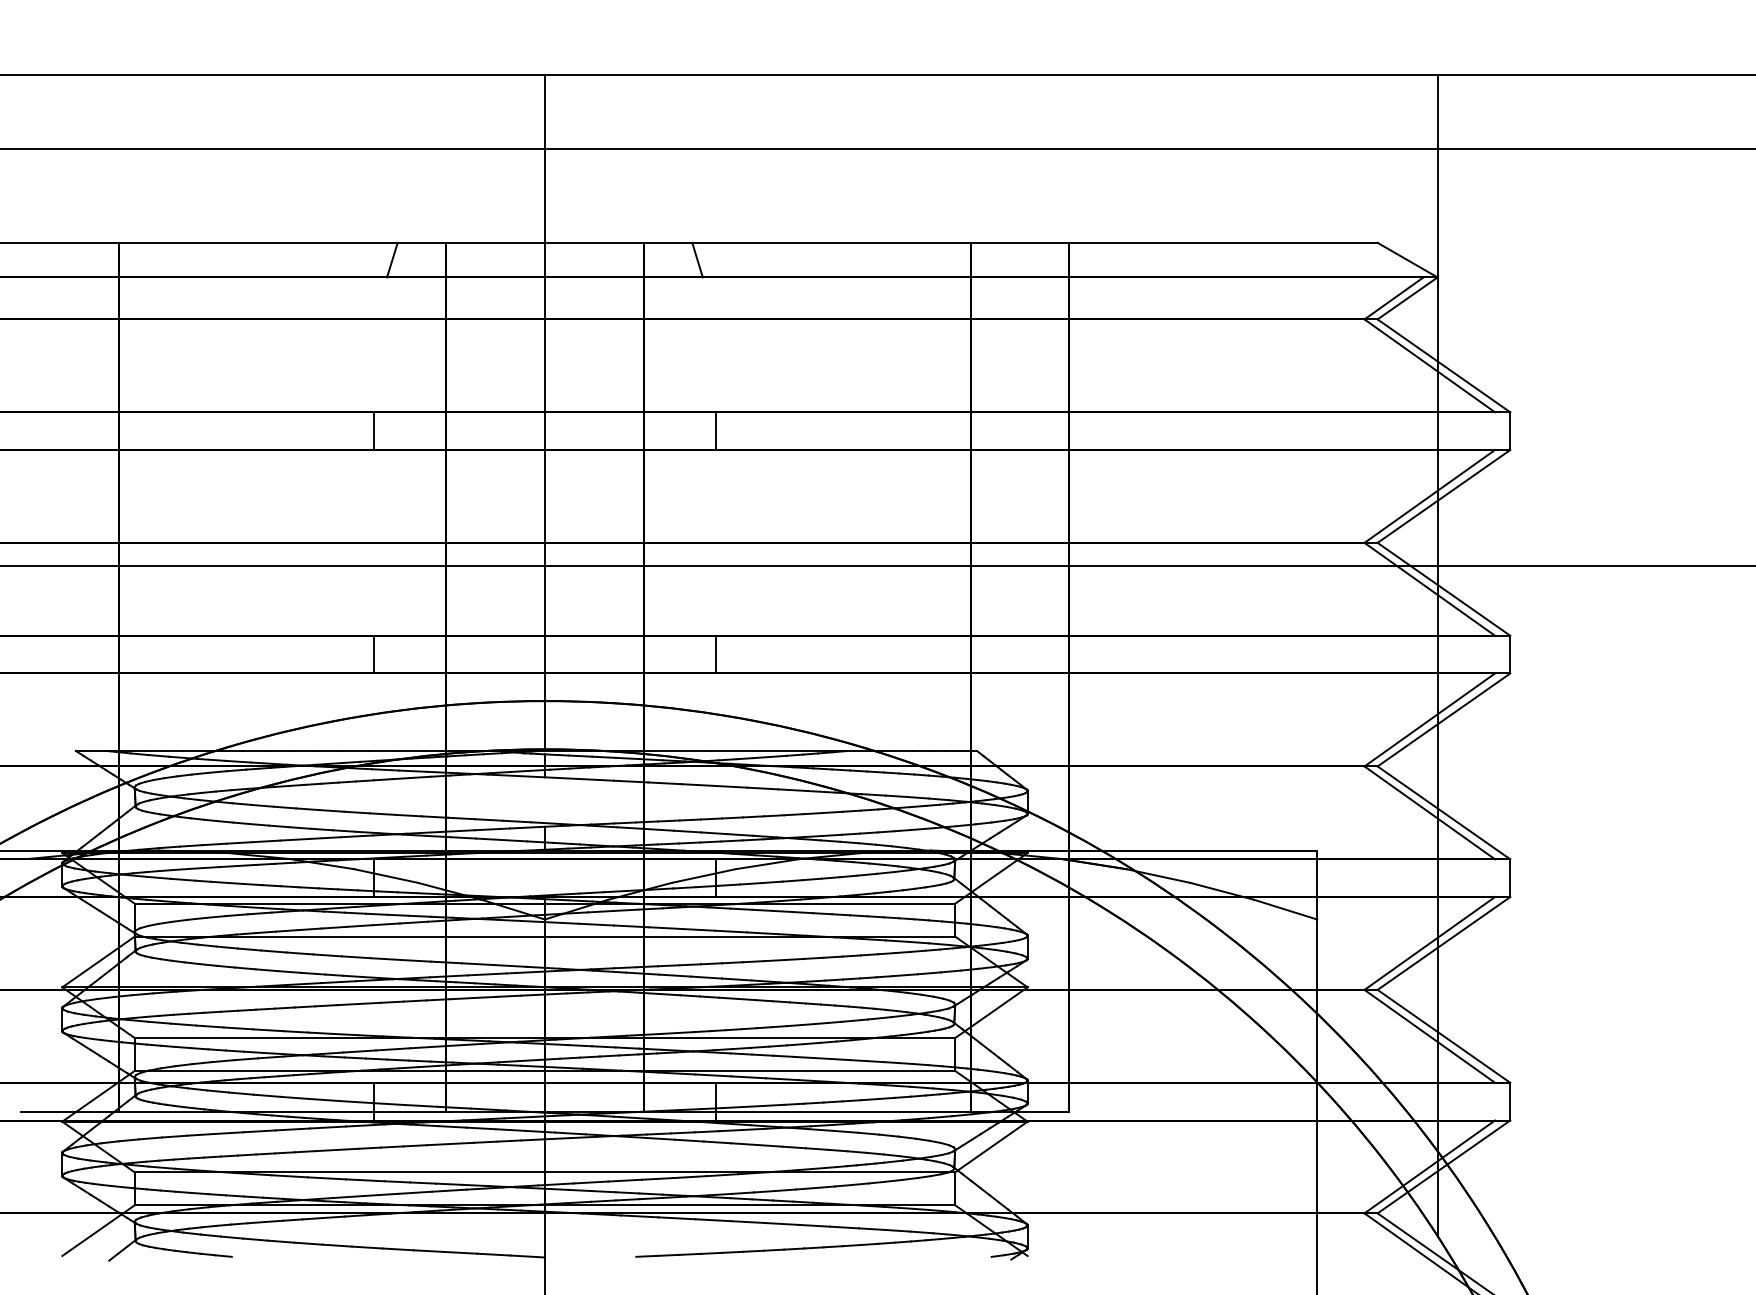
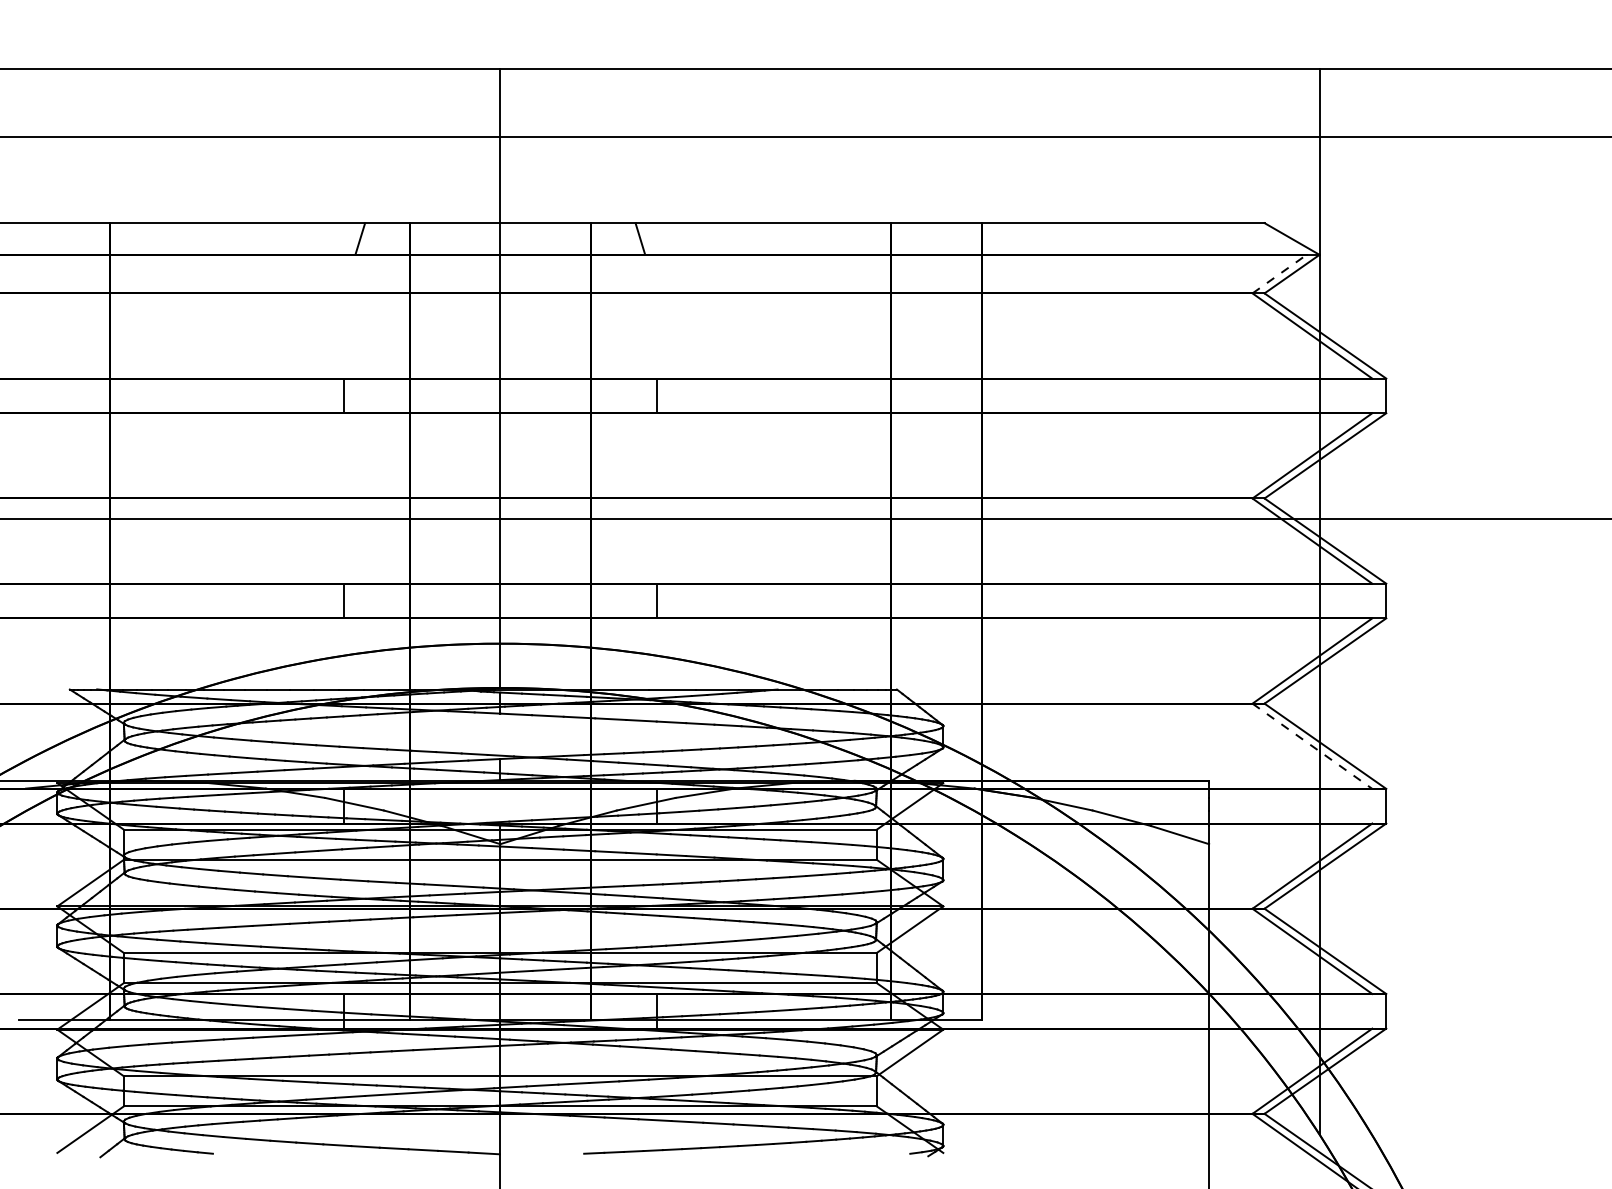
line: (1394, 298) -> (1280, 274), solid -> dashed
line: (1430, 813) -> (1313, 746), solid -> dashed

